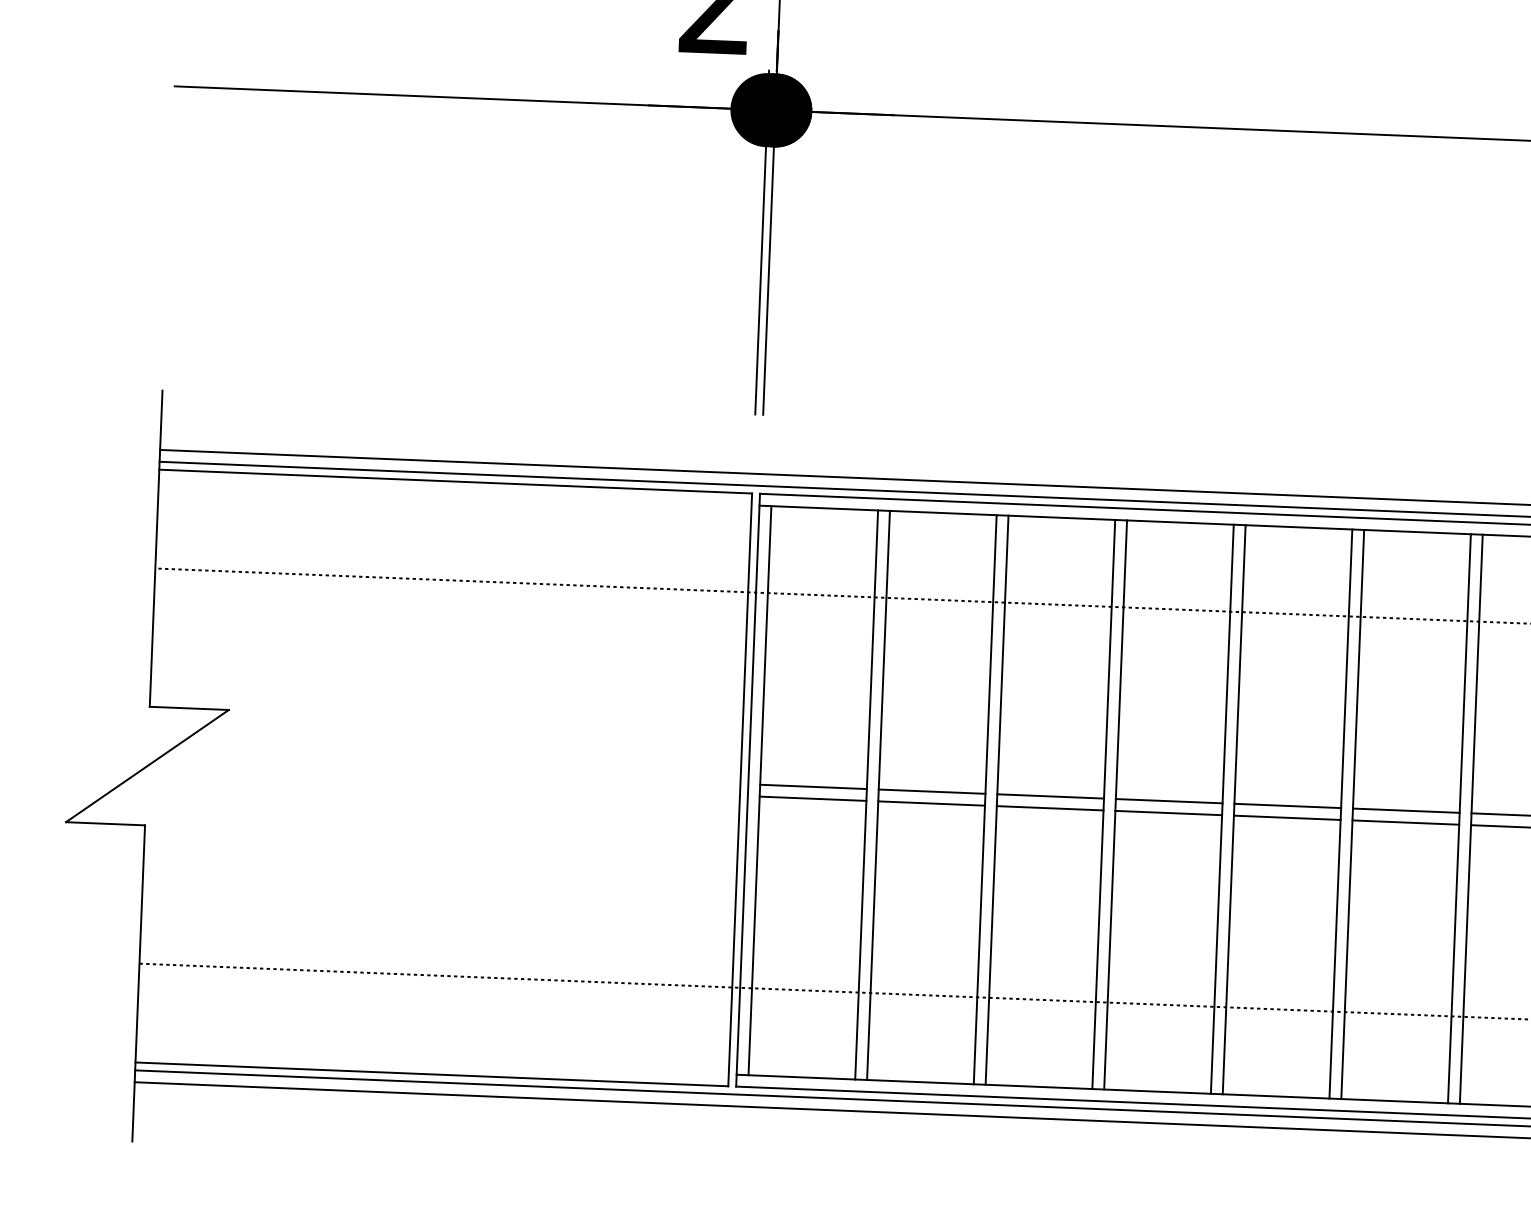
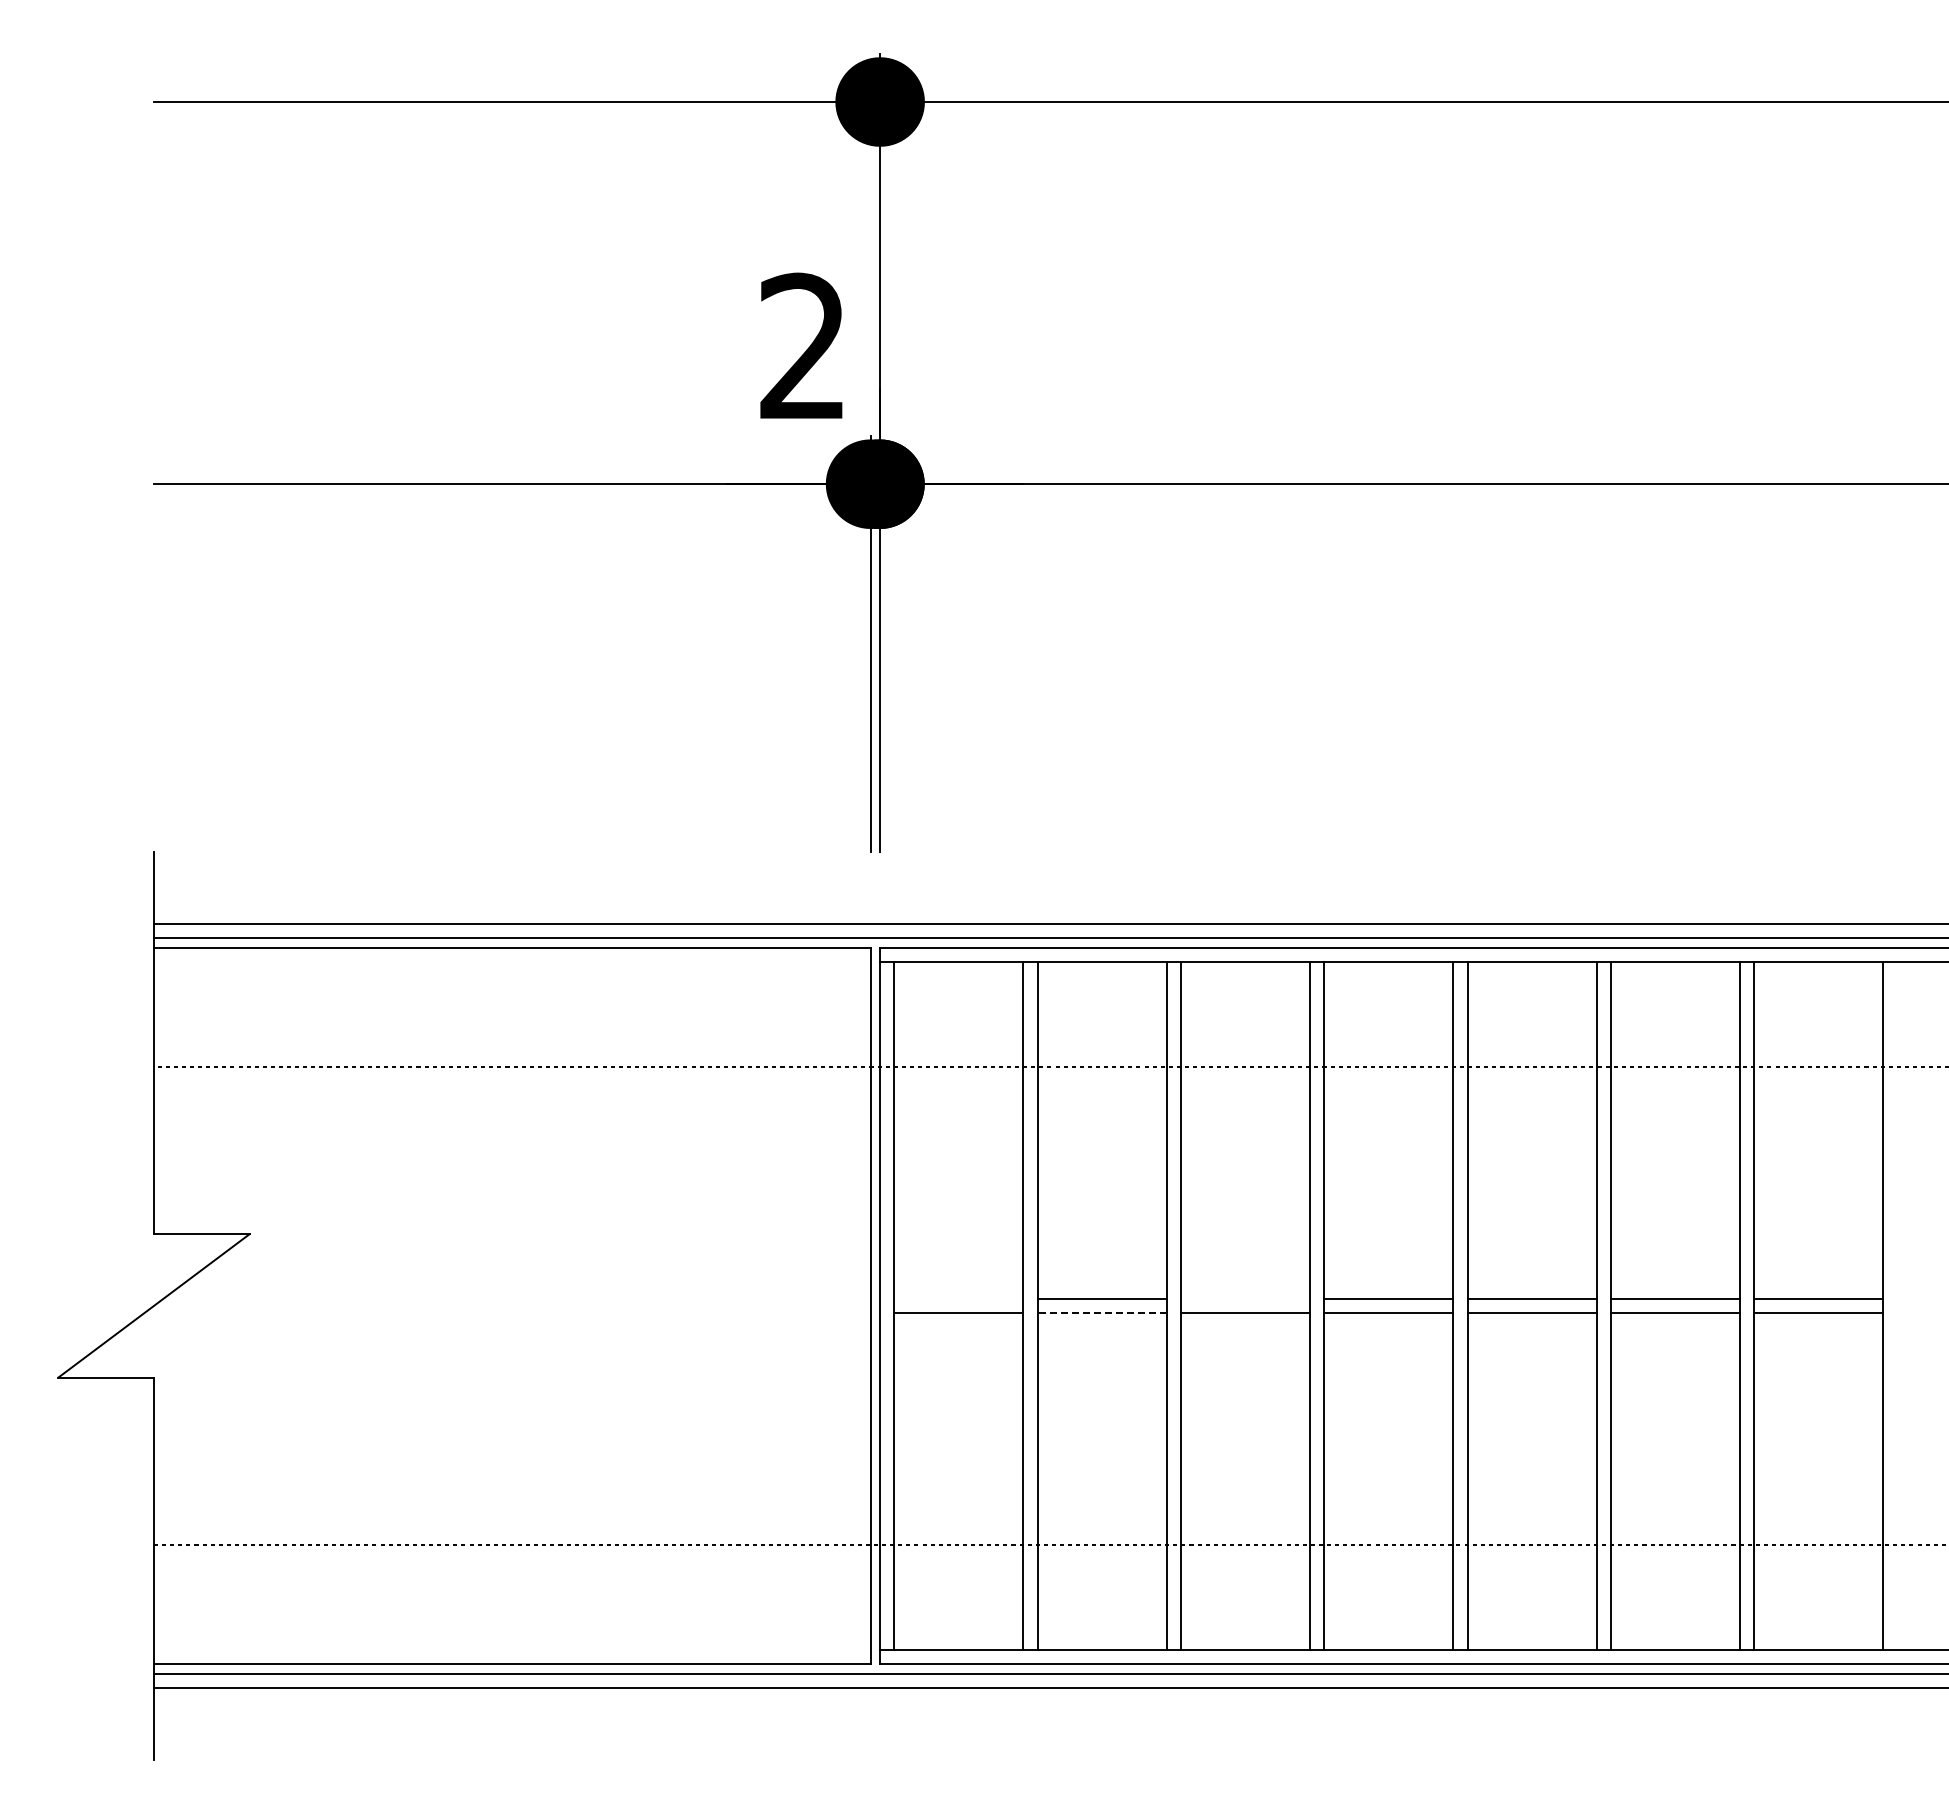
line: (813, 786) -> (958, 1298), removed
line: (1050, 796) -> (1245, 1298), removed
line: (930, 803) -> (1101, 1313), solid -> dashed

